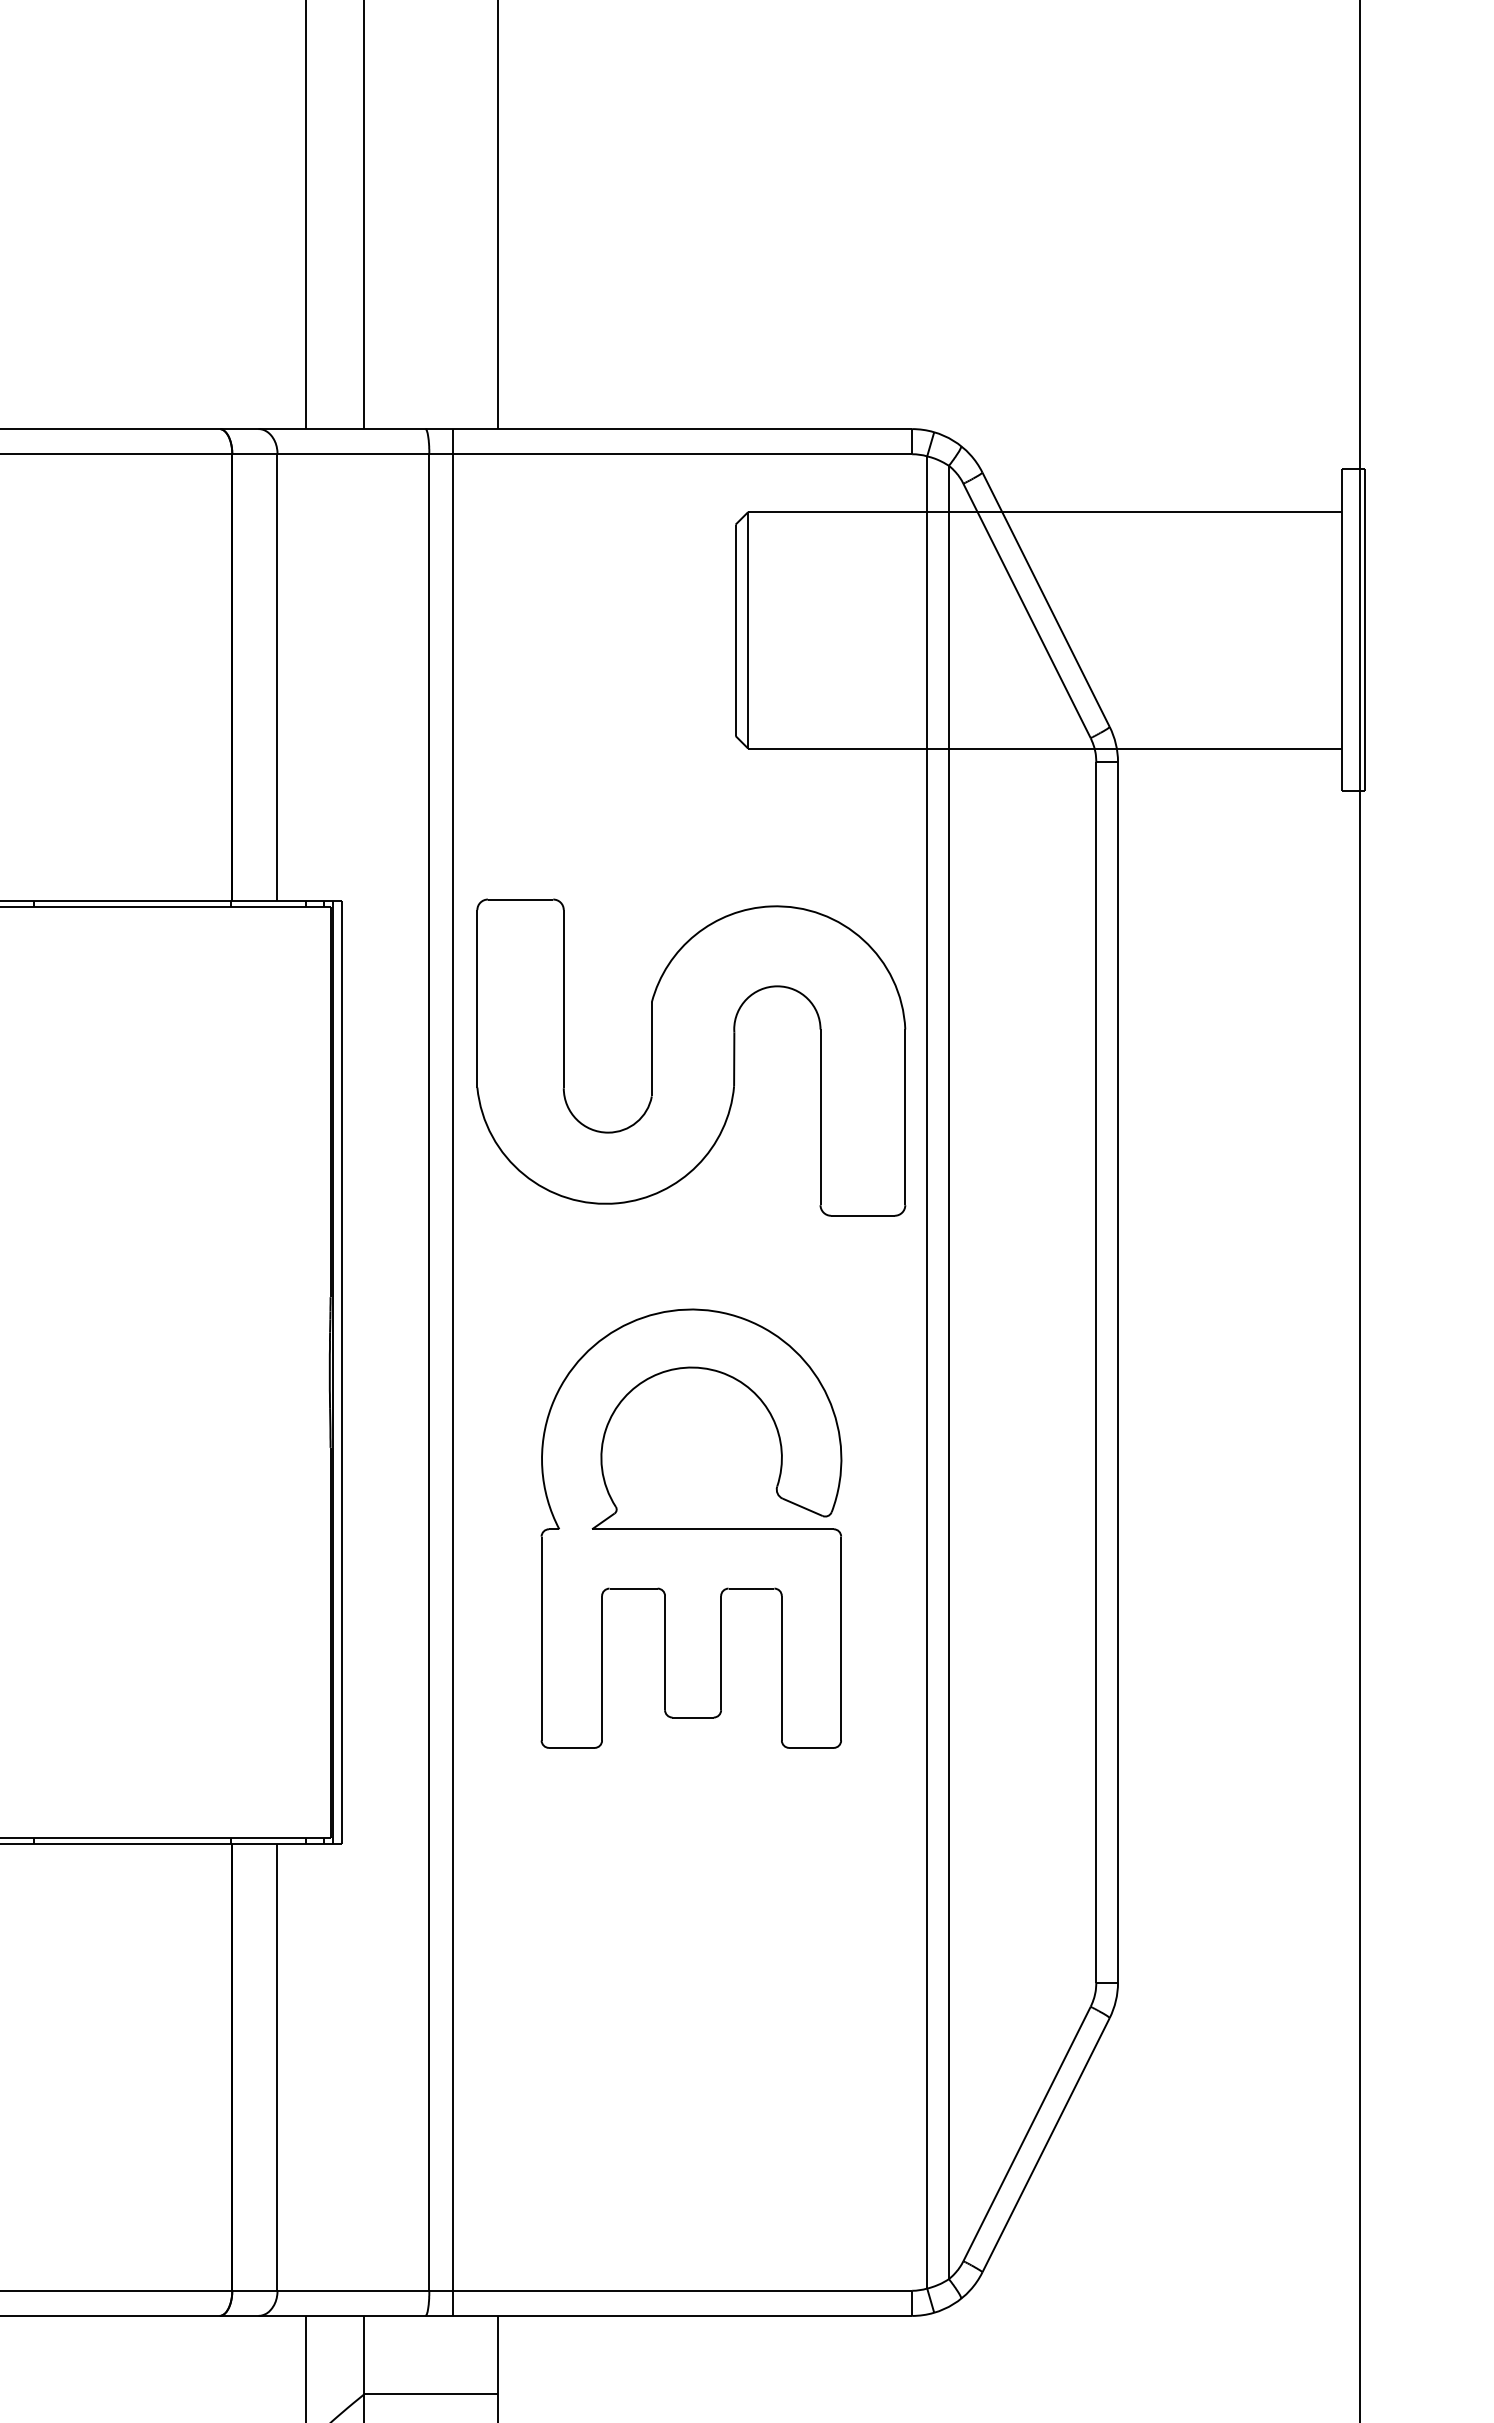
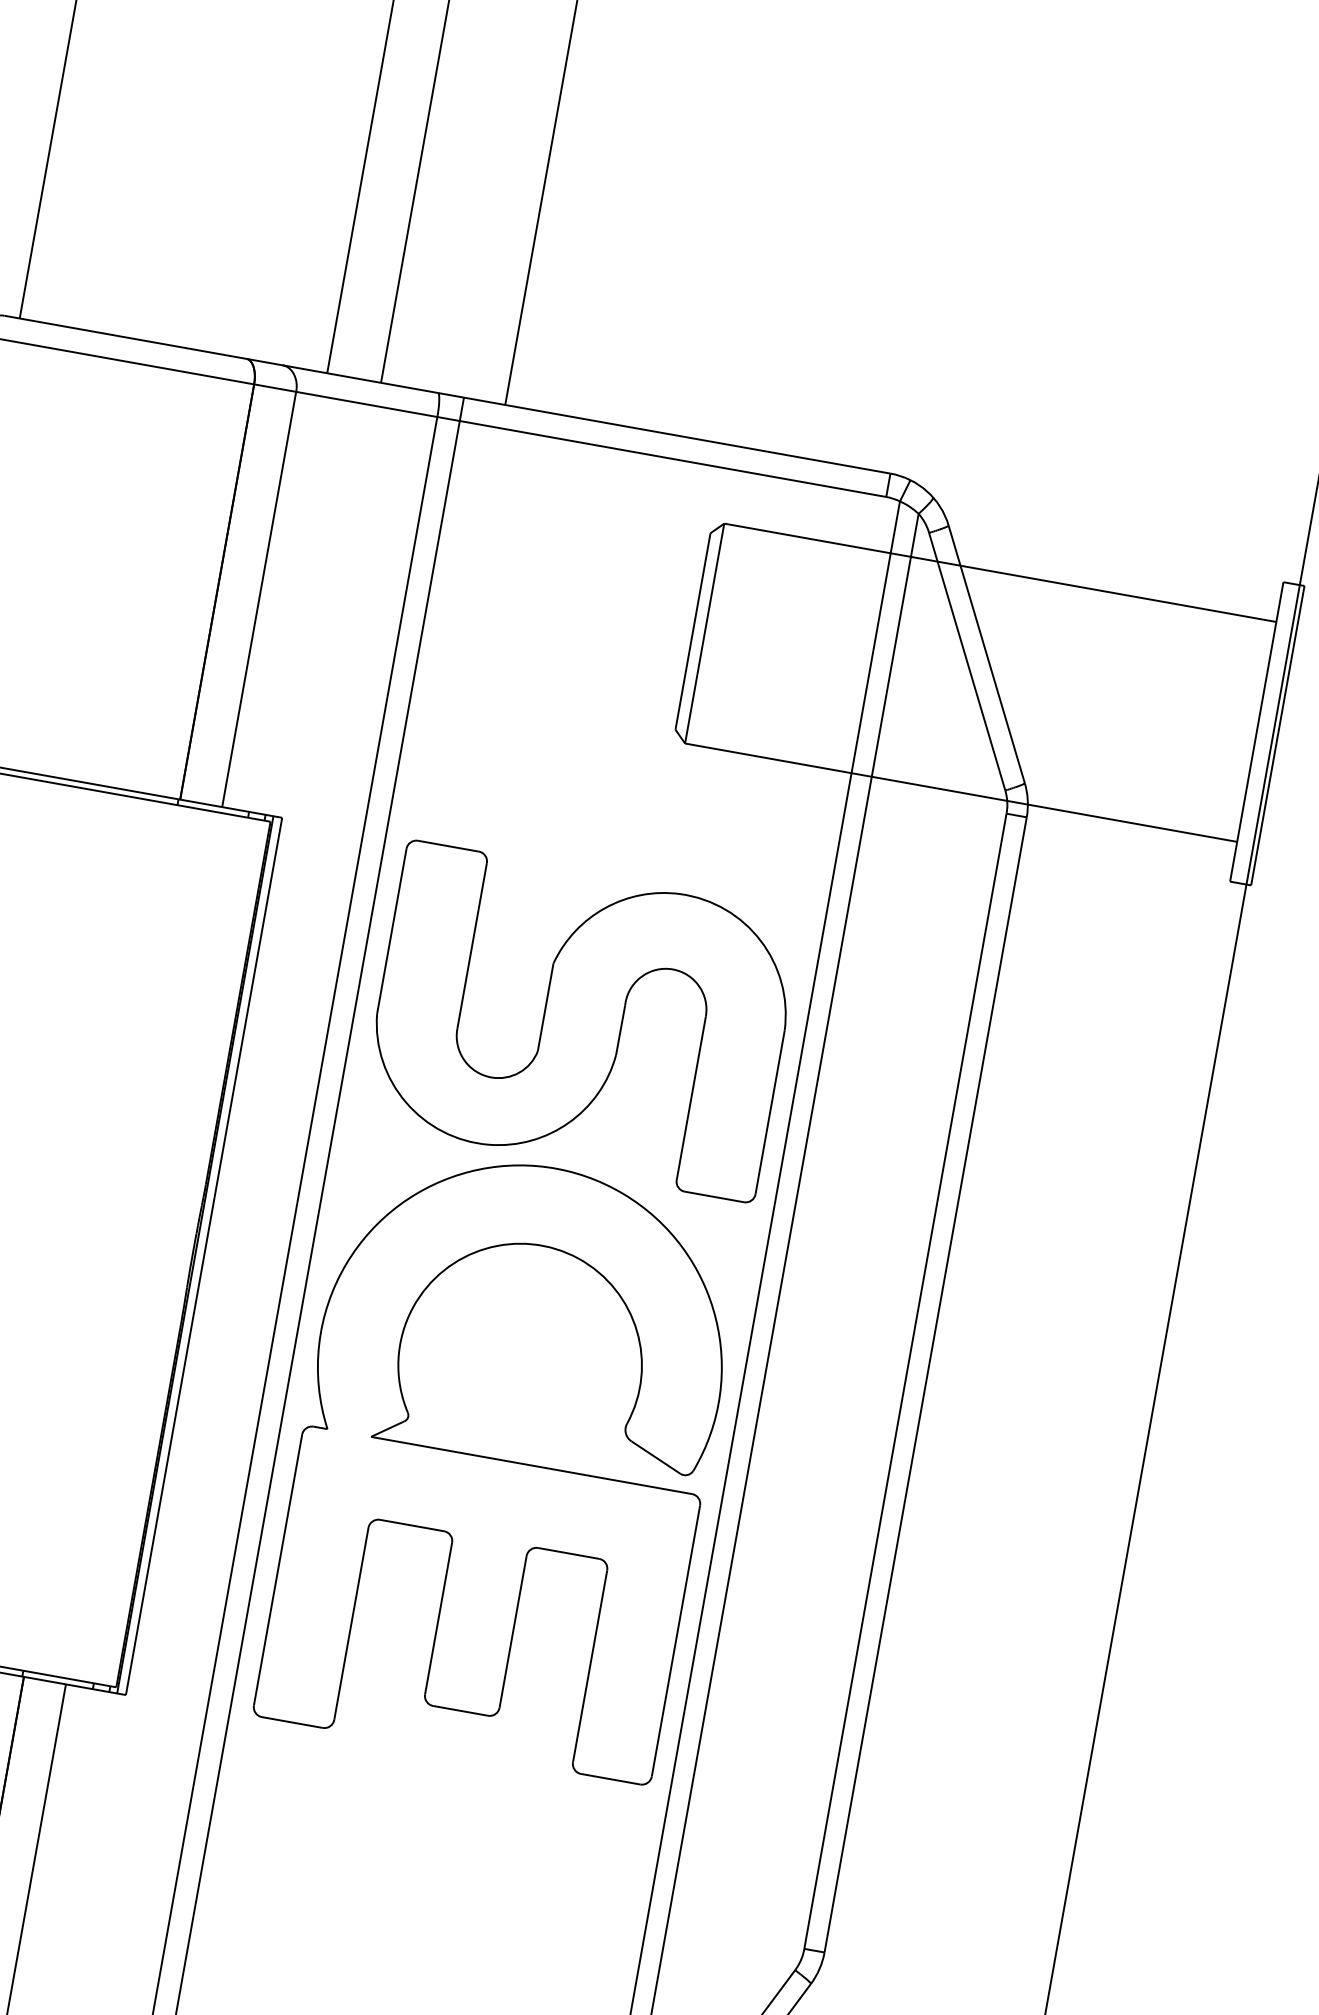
part: (691, 1528) -> (503, 1459), size x1.43

